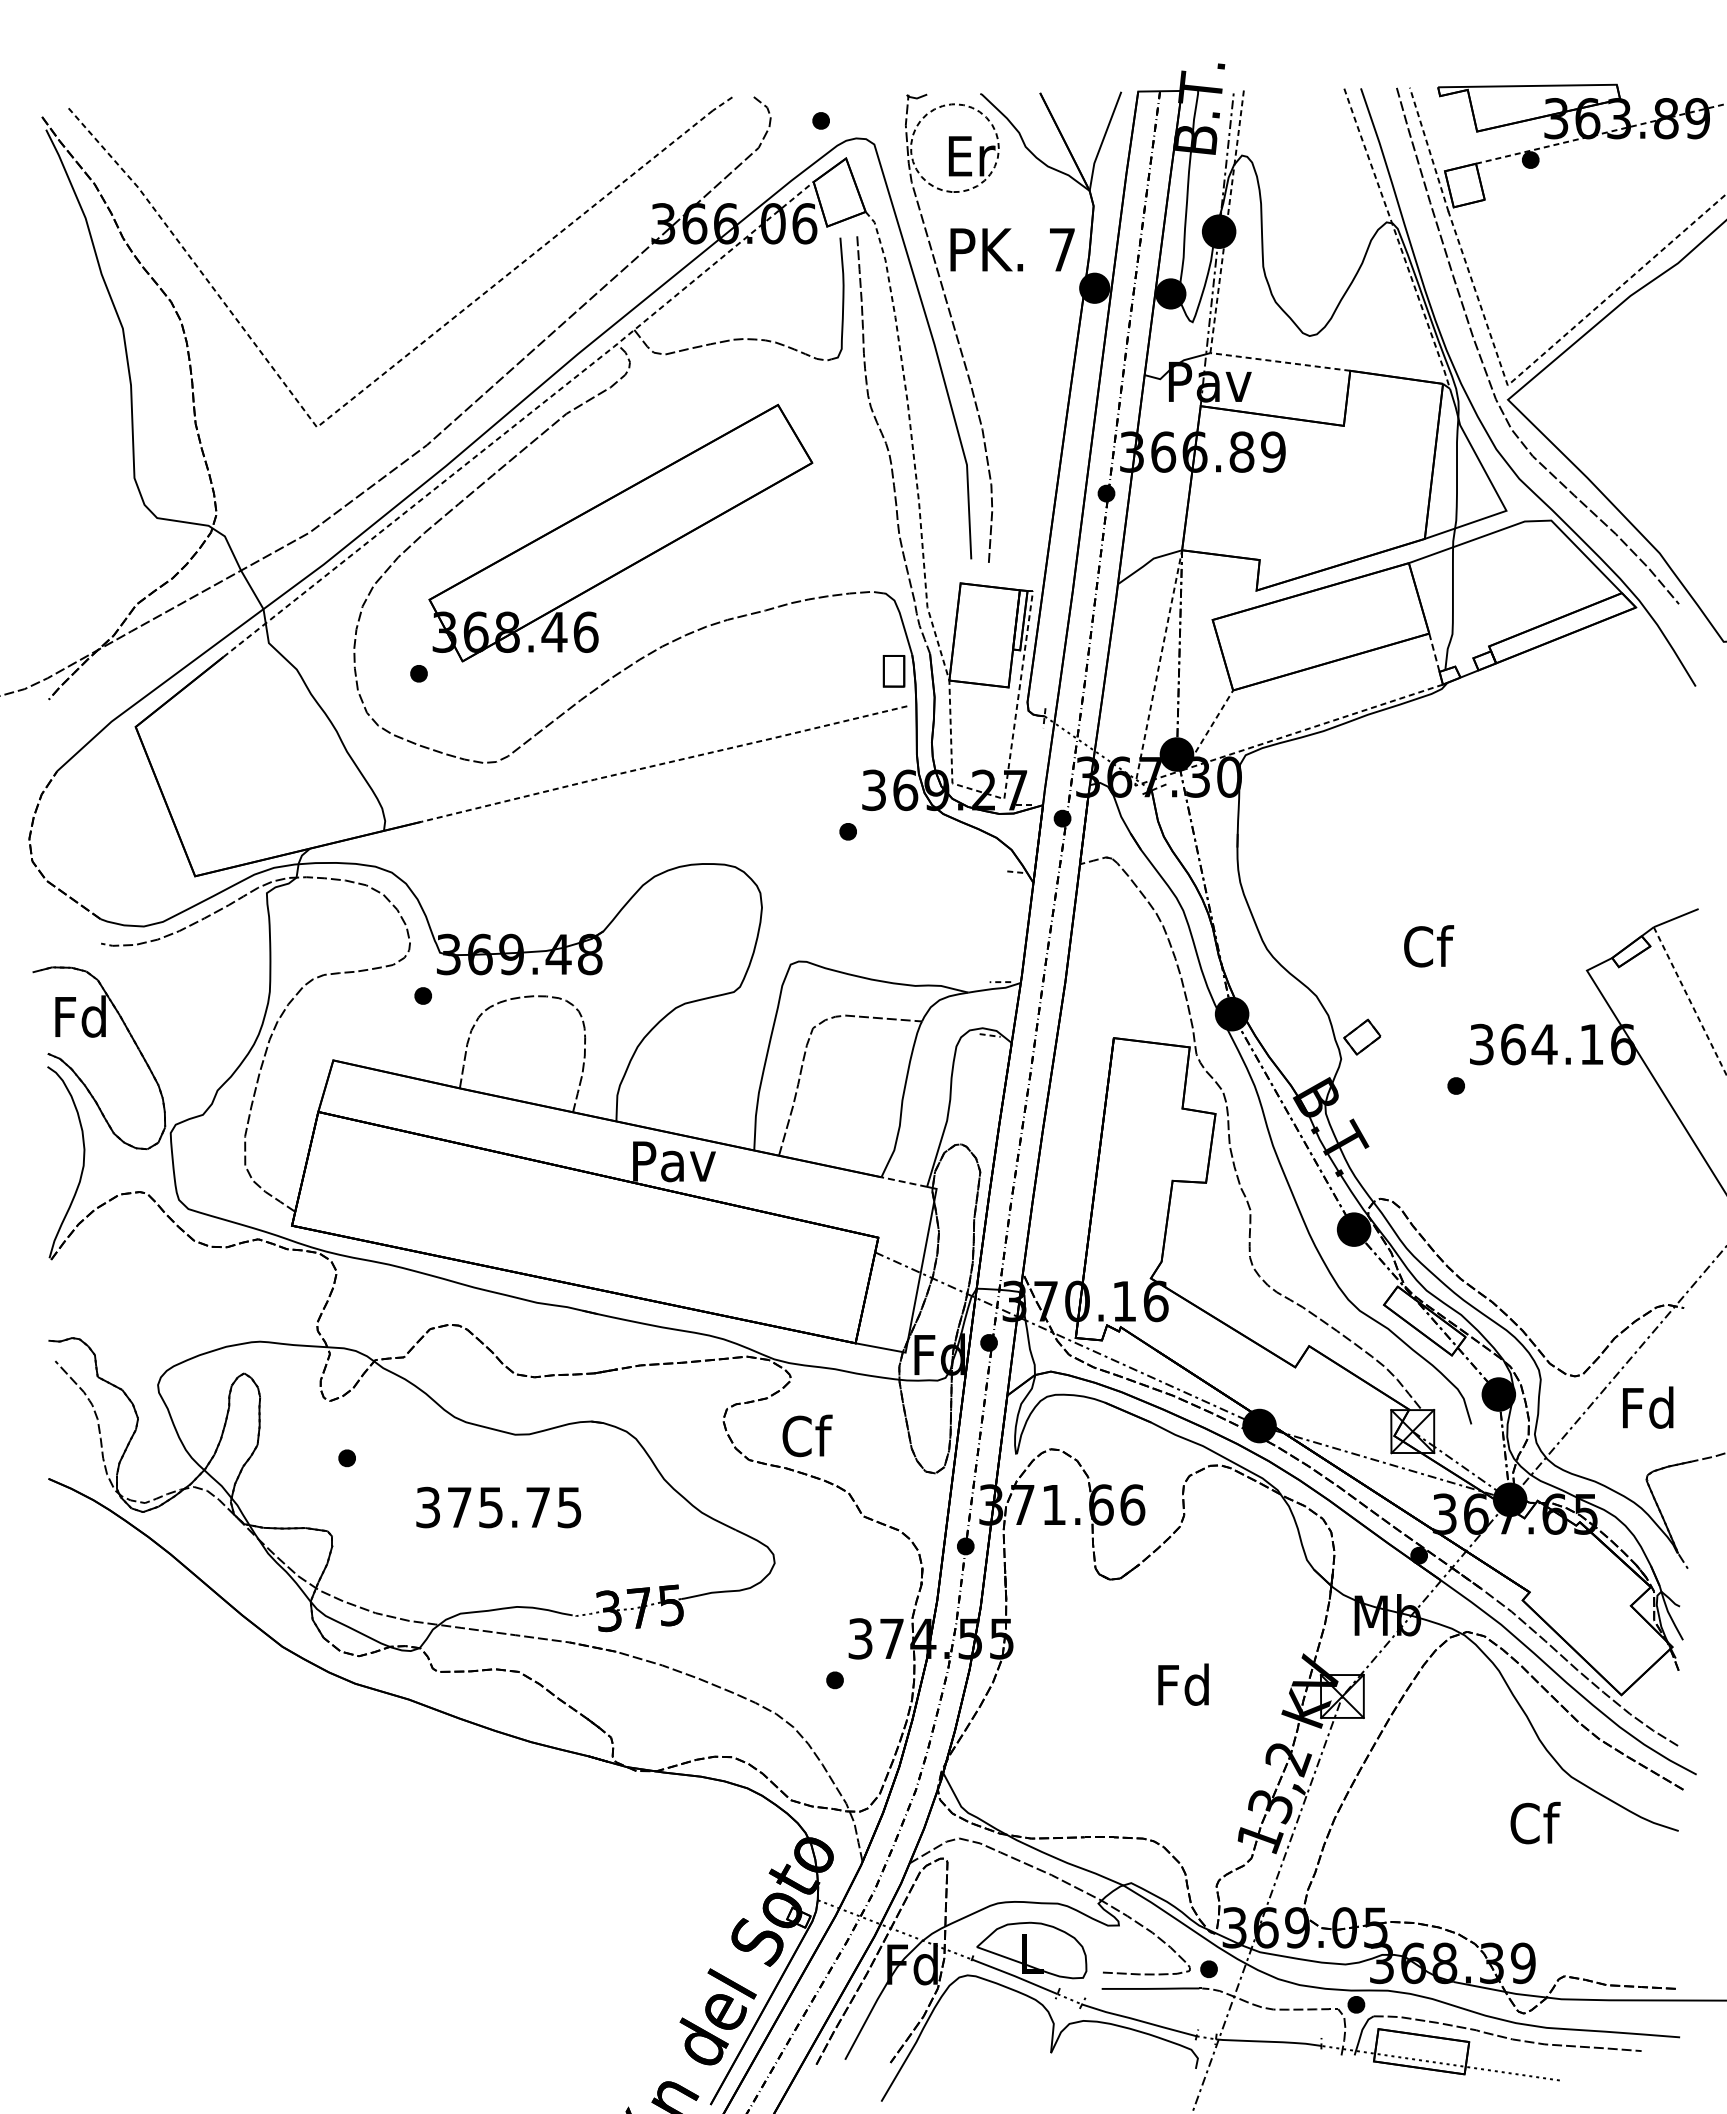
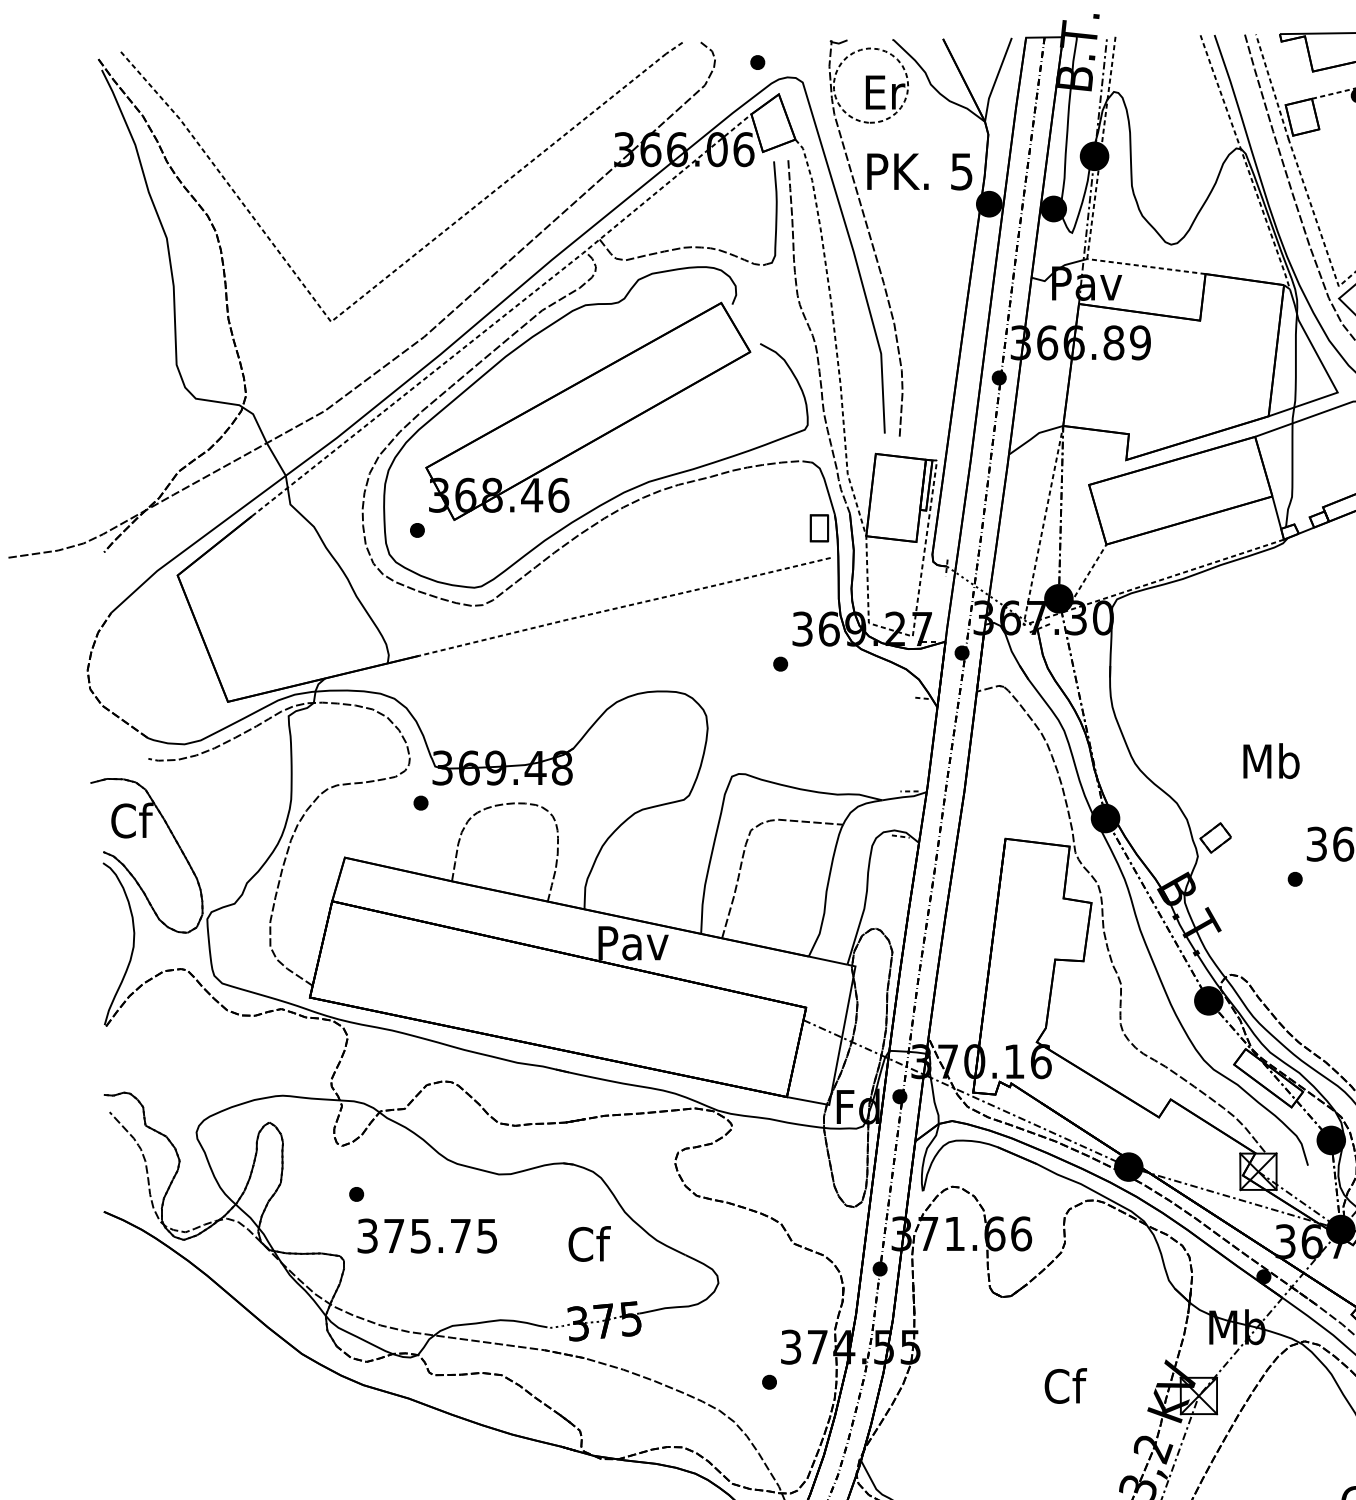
text: (1061, 250) -> (961, 172), 7 -> 5
curve: (663, 627) -> (624, 491), added
line: (1434, 652) -> (1276, 512), dashed -> solid
text: (1428, 946) -> (1271, 761), Cf -> Mb
text: (81, 1016) -> (131, 820), Fd -> Cf
line: (903, 1181) -> (827, 960), dashed -> solid
text: (807, 1435) -> (589, 1243), moved
text: (498, 1507) -> (427, 1236), moved
text: (1184, 1684) -> (1065, 1385), Fd -> Cf

